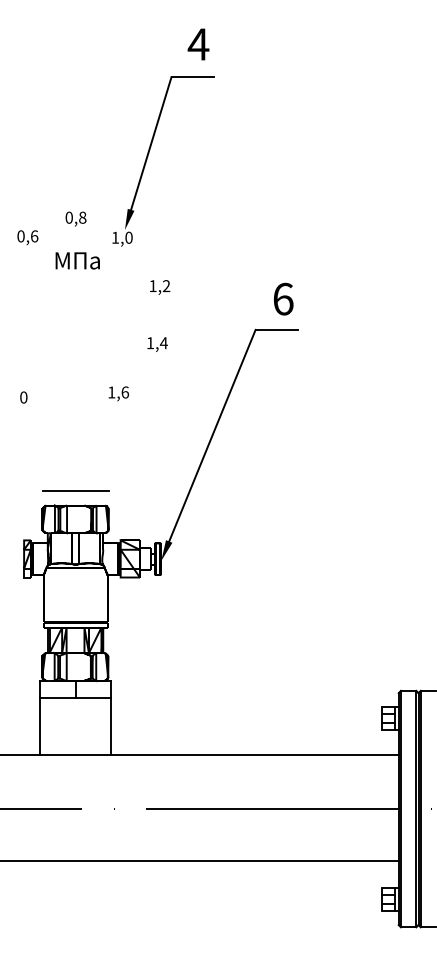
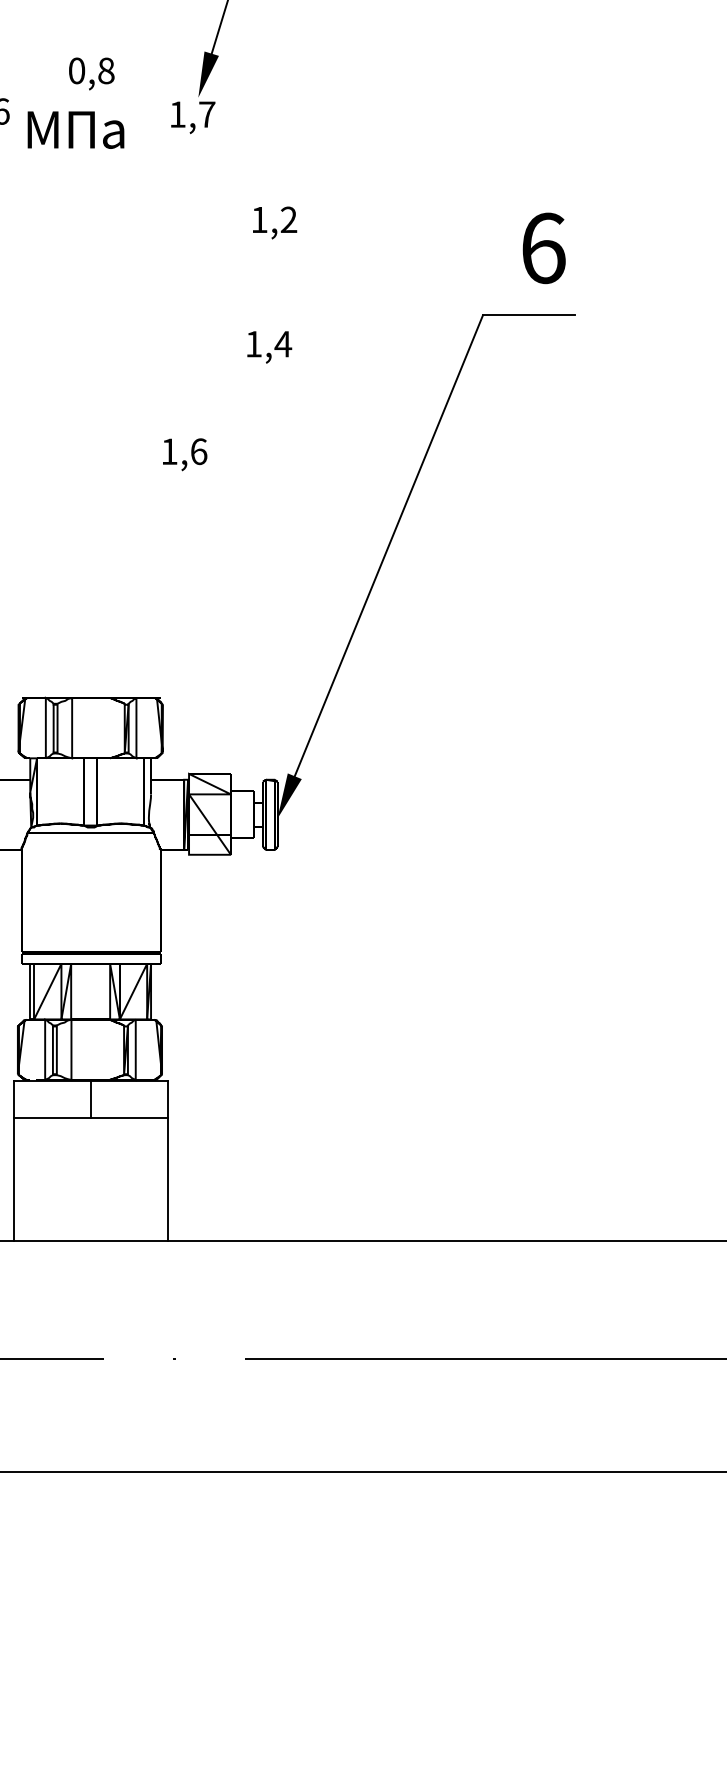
text: (128, 237) -> (206, 113), 1,0 -> 1,7
text: (77, 260) -> (75, 129), moved
line: (75, 491) -> (90, 667), removed

